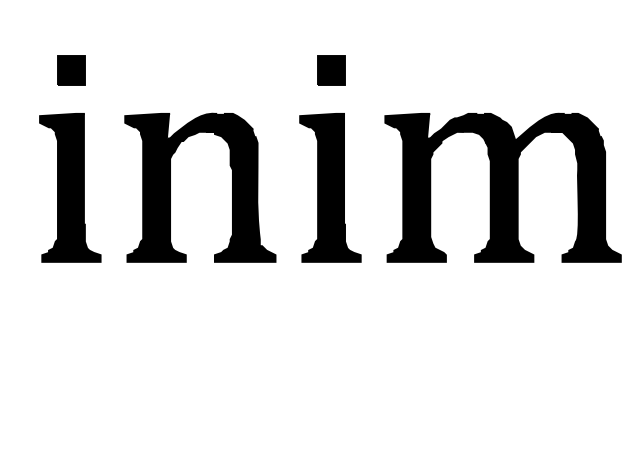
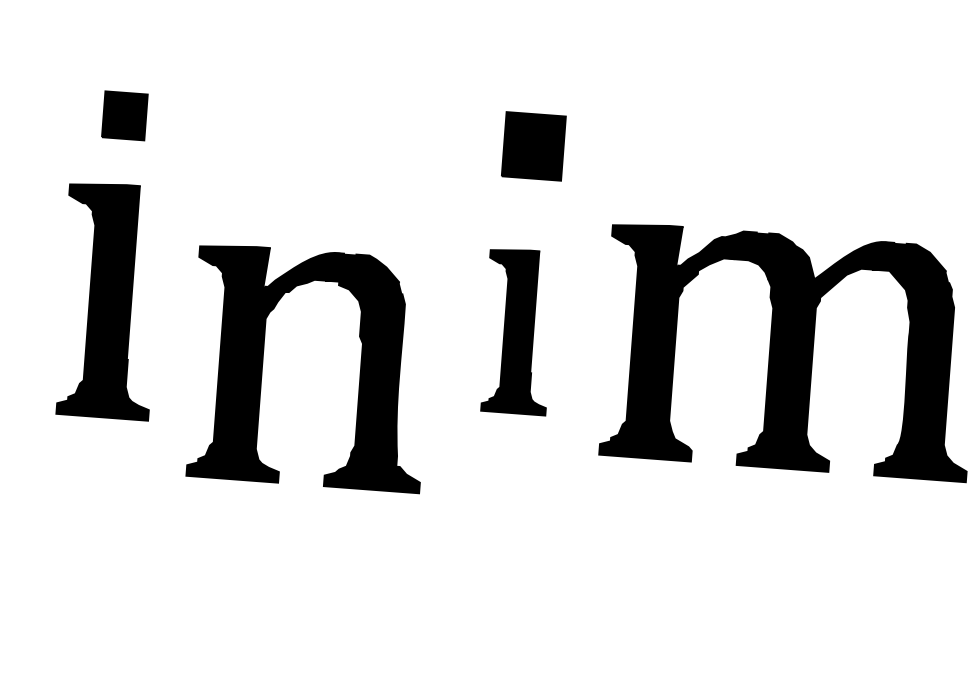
part: (331, 70) -> (533, 147), size x1.4
part: (170, 187) -> (262, 363), moved
part: (330, 187) -> (518, 330), size x0.7

